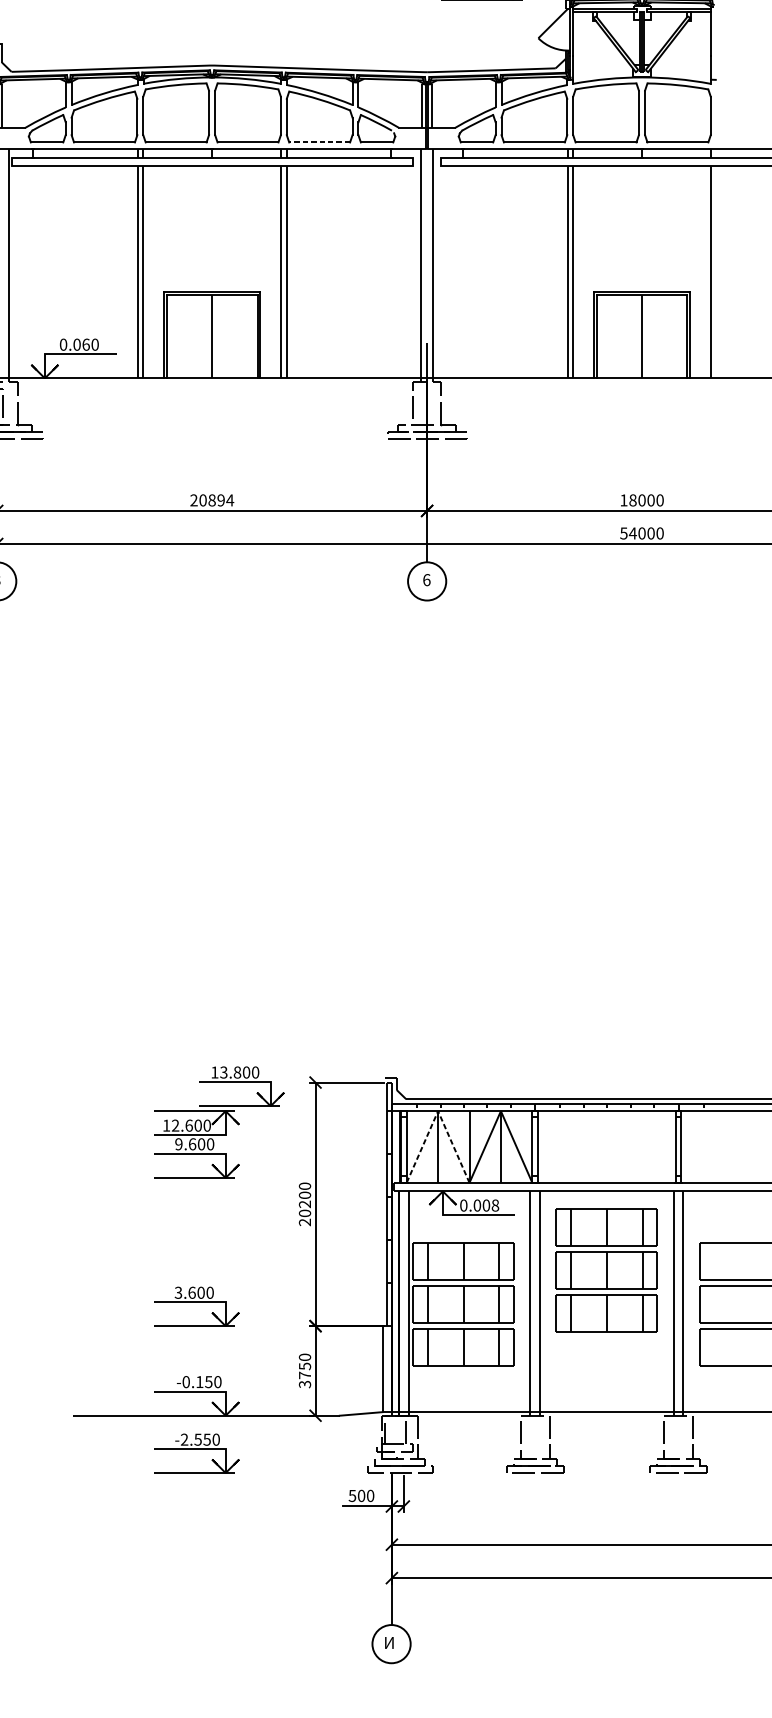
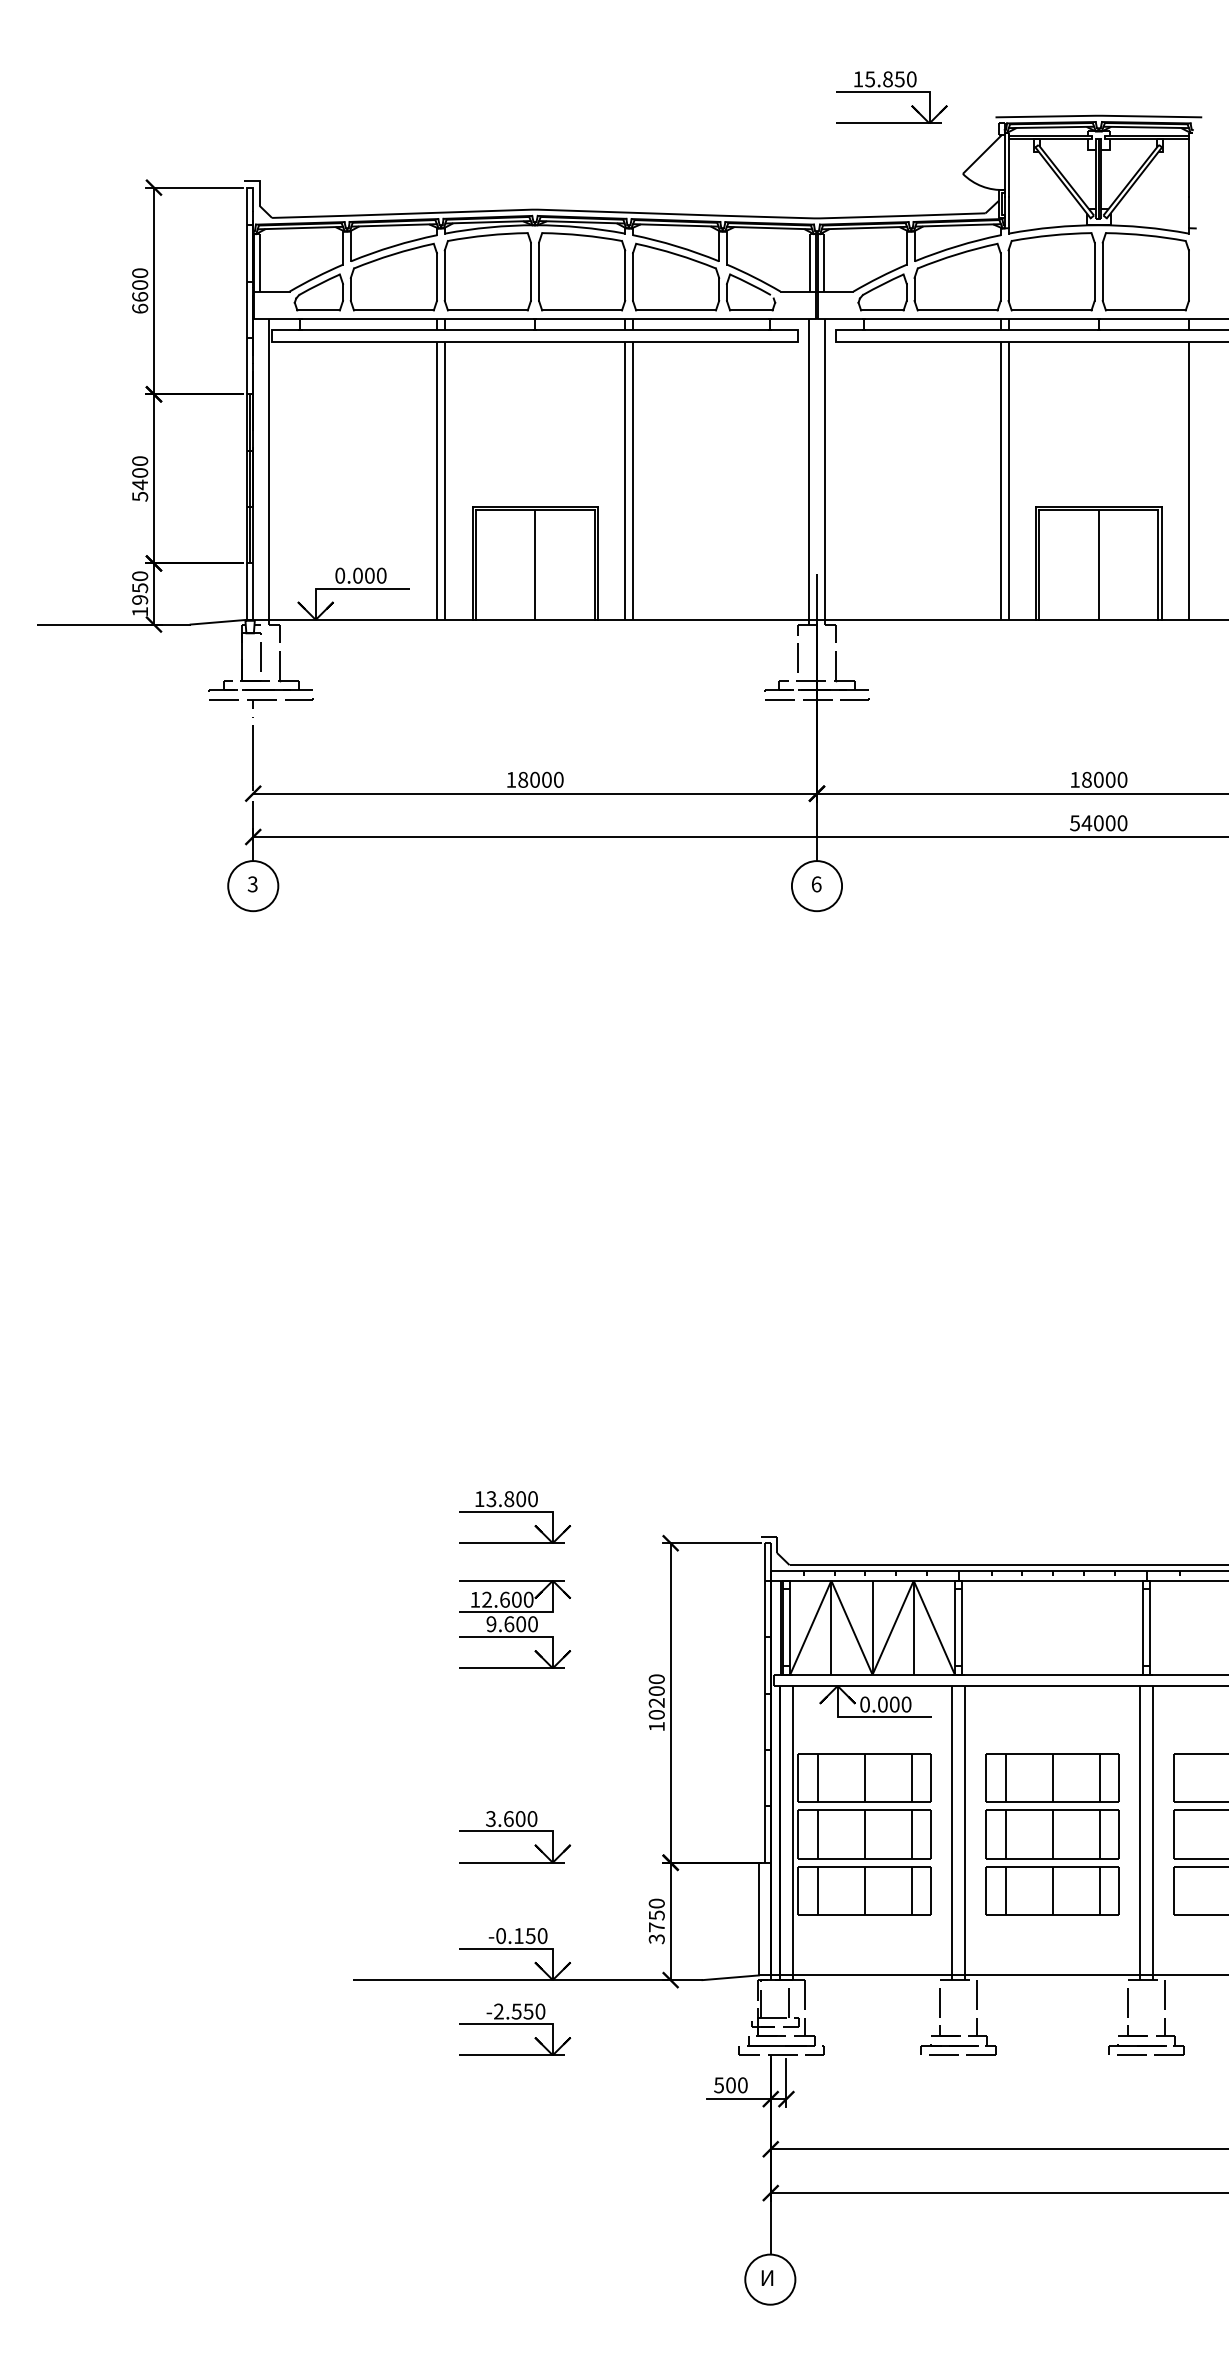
line: (320, 142) -> (676, 310), dashed -> solid
text: (85, 344) -> (369, 575), 0.060 -> 0.000
text: (212, 500) -> (535, 779), 20894 -> 18000
part: (242, 1086) -> (515, 1517), moved
line: (438, 1110) -> (831, 1580), dashed -> solid
text: (495, 1205) -> (906, 1704), 0.008 -> 0.000
text: (304, 1222) -> (656, 1726), 20200 -> 10200
part: (606, 1270) -> (1052, 1834), moved

